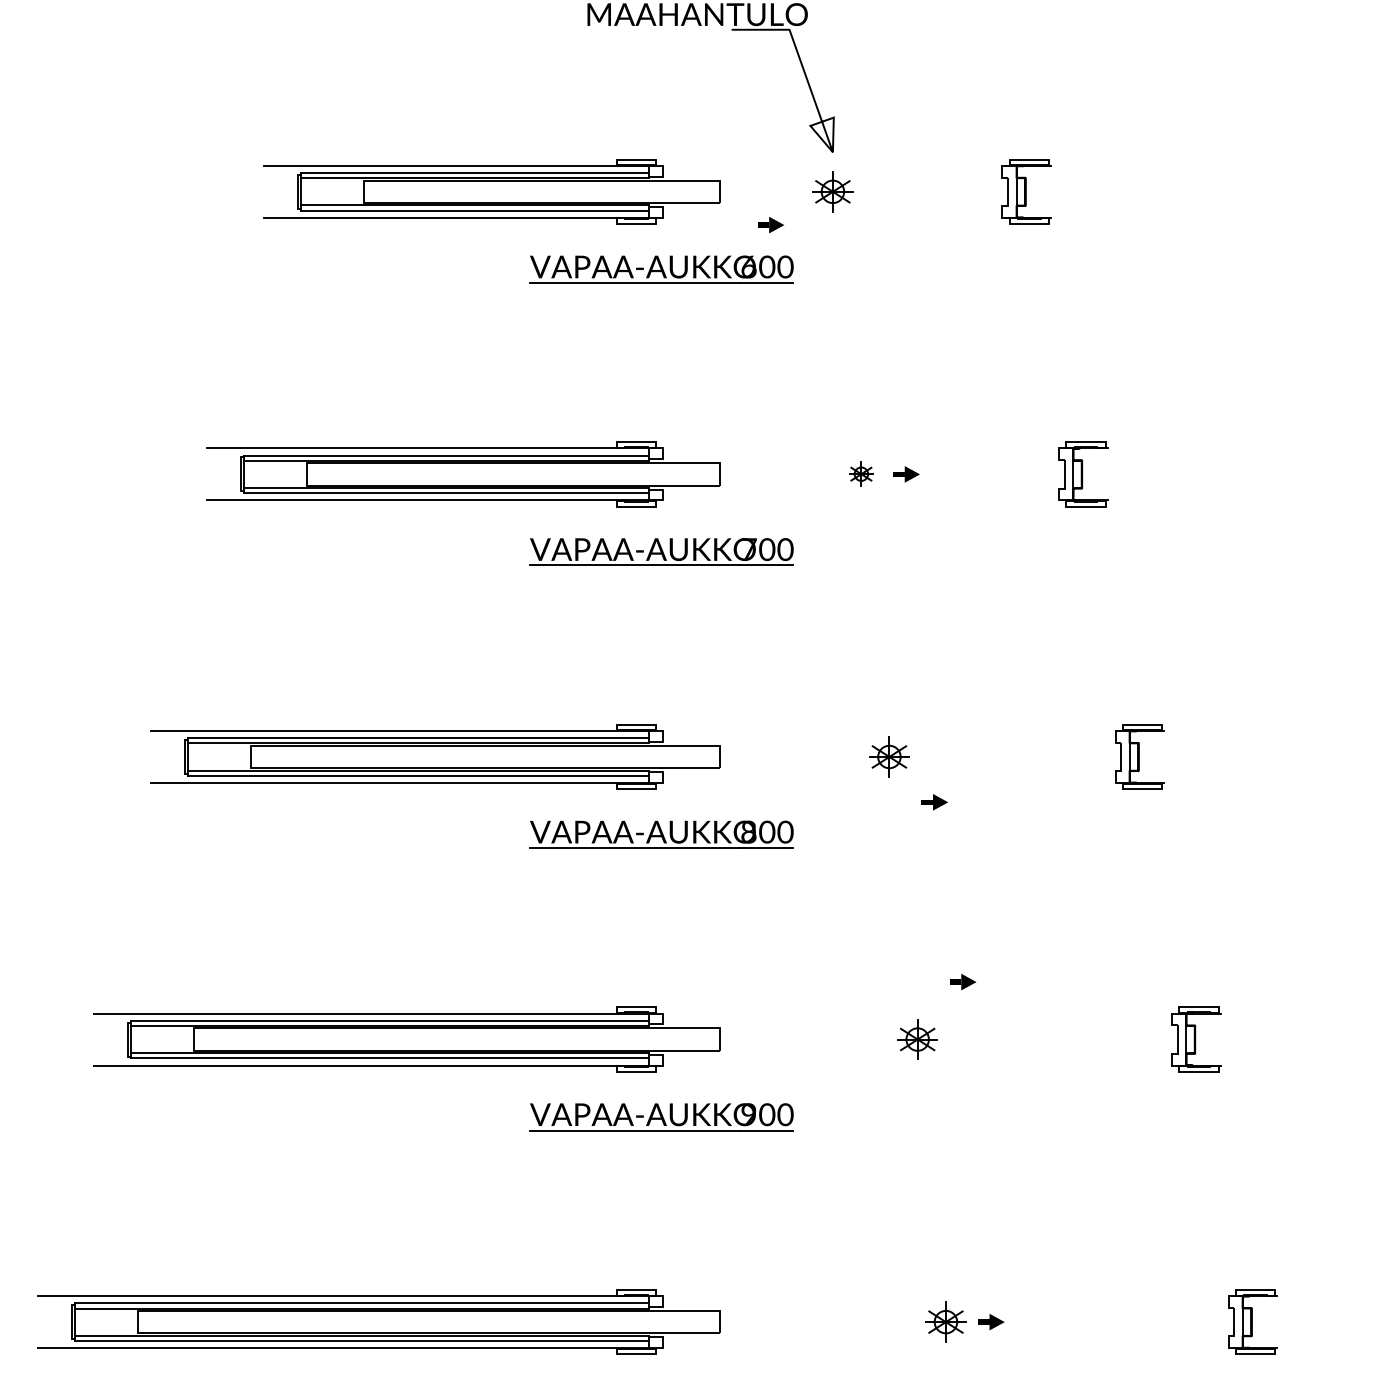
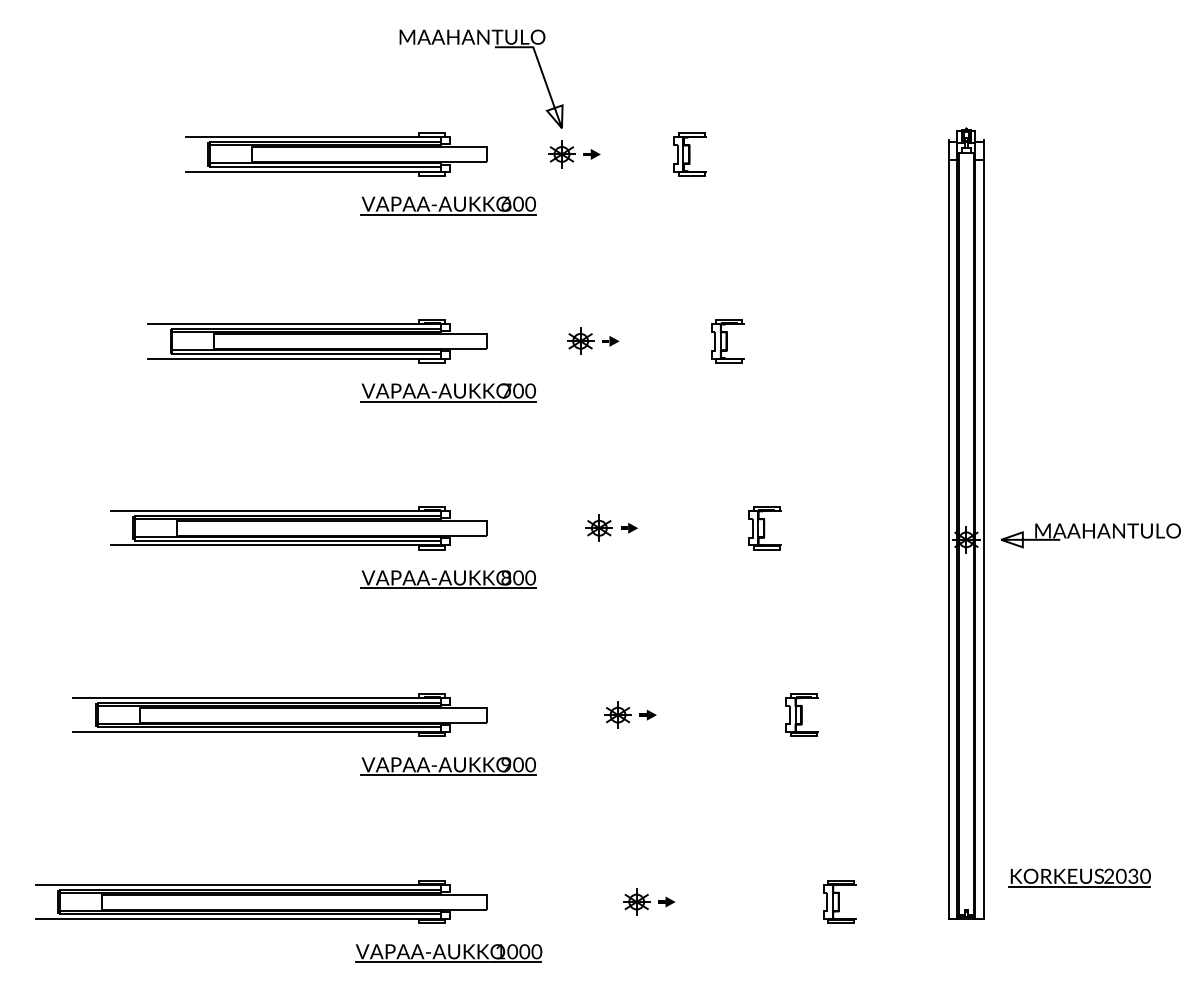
part: (770, 225) -> (591, 154), moved
part: (860, 473) -> (580, 340), size x1.67
part: (935, 802) -> (629, 528), moved
part: (962, 982) -> (647, 715), moved

